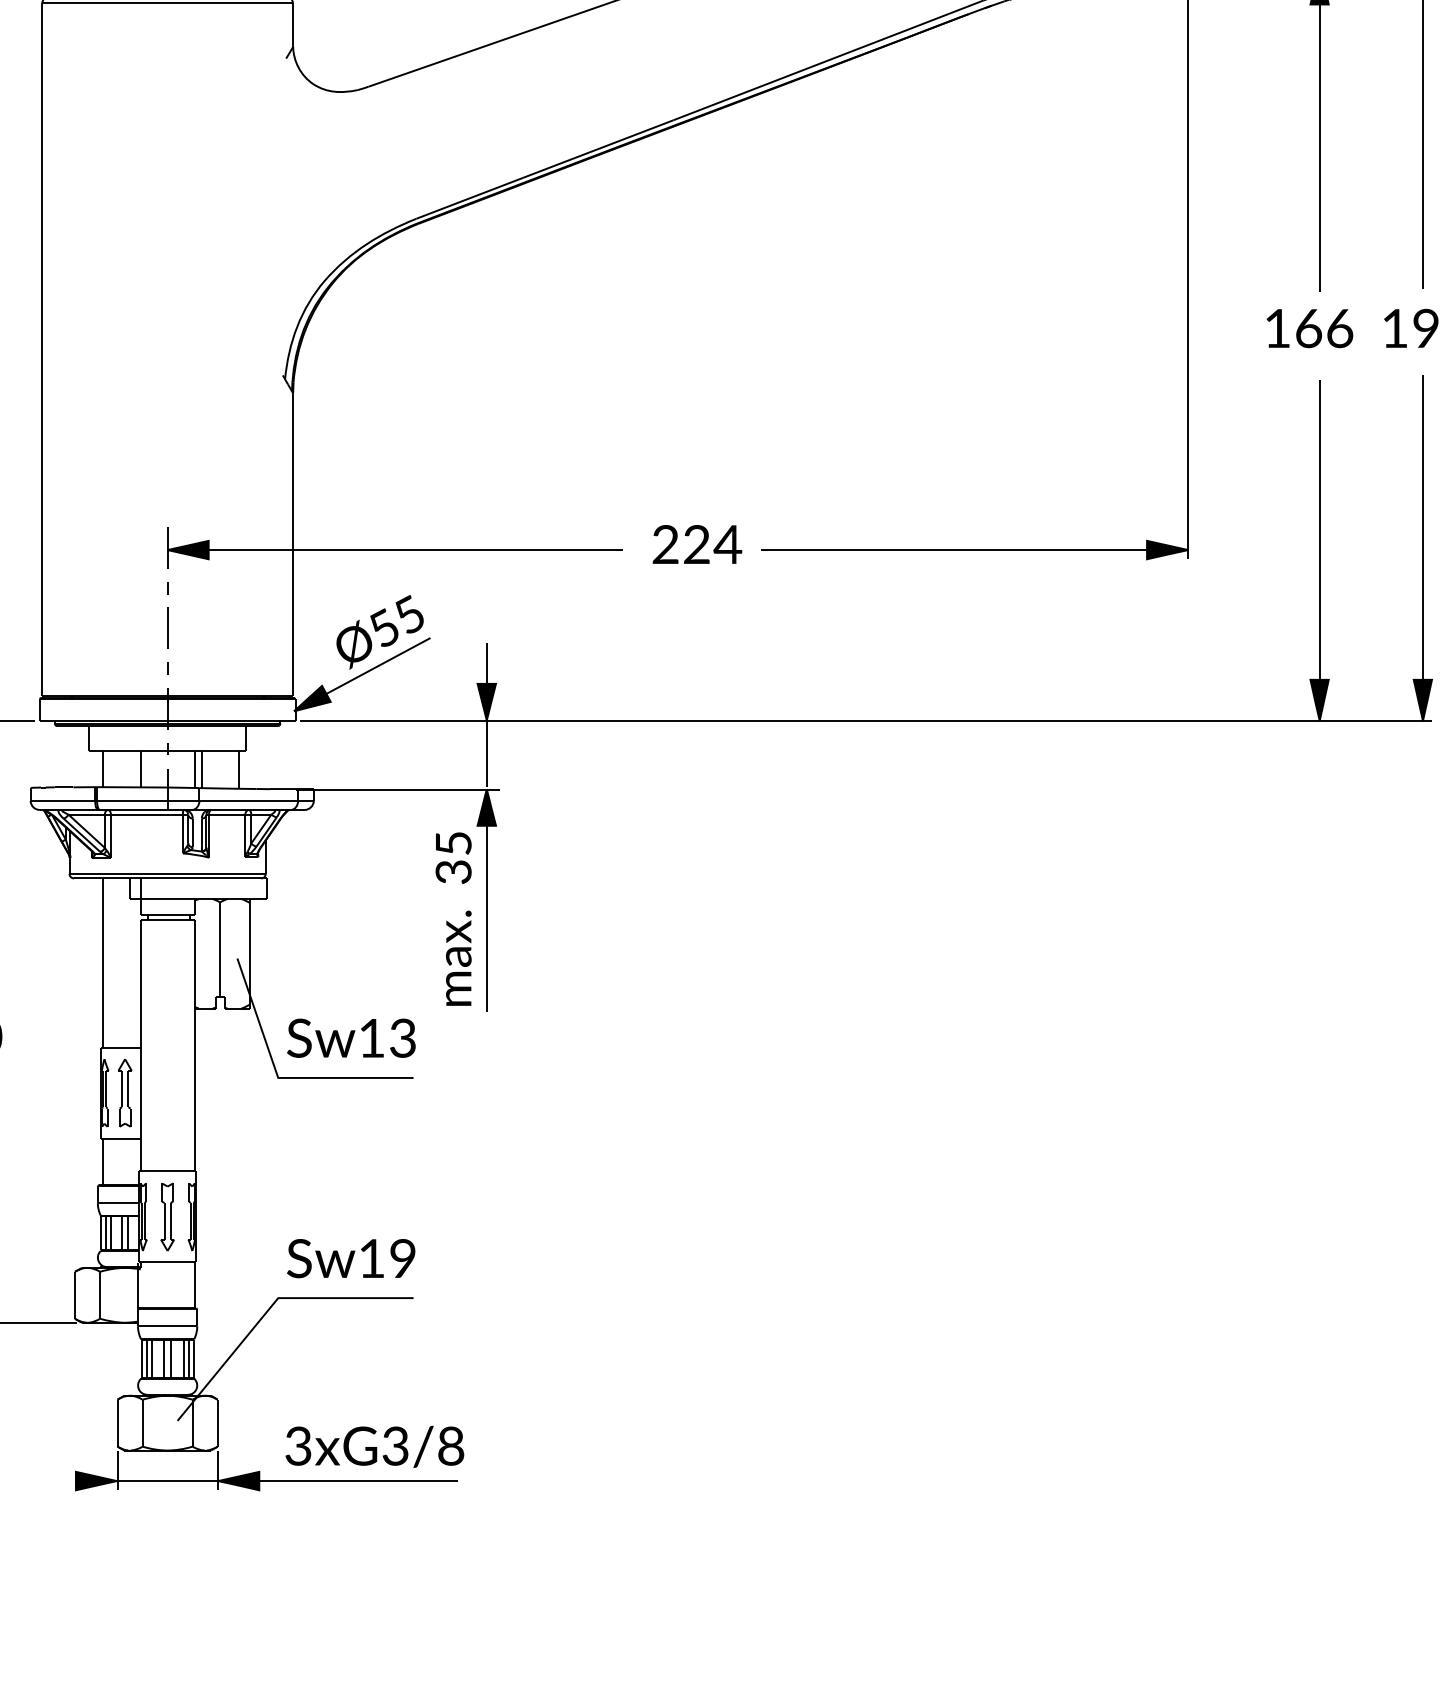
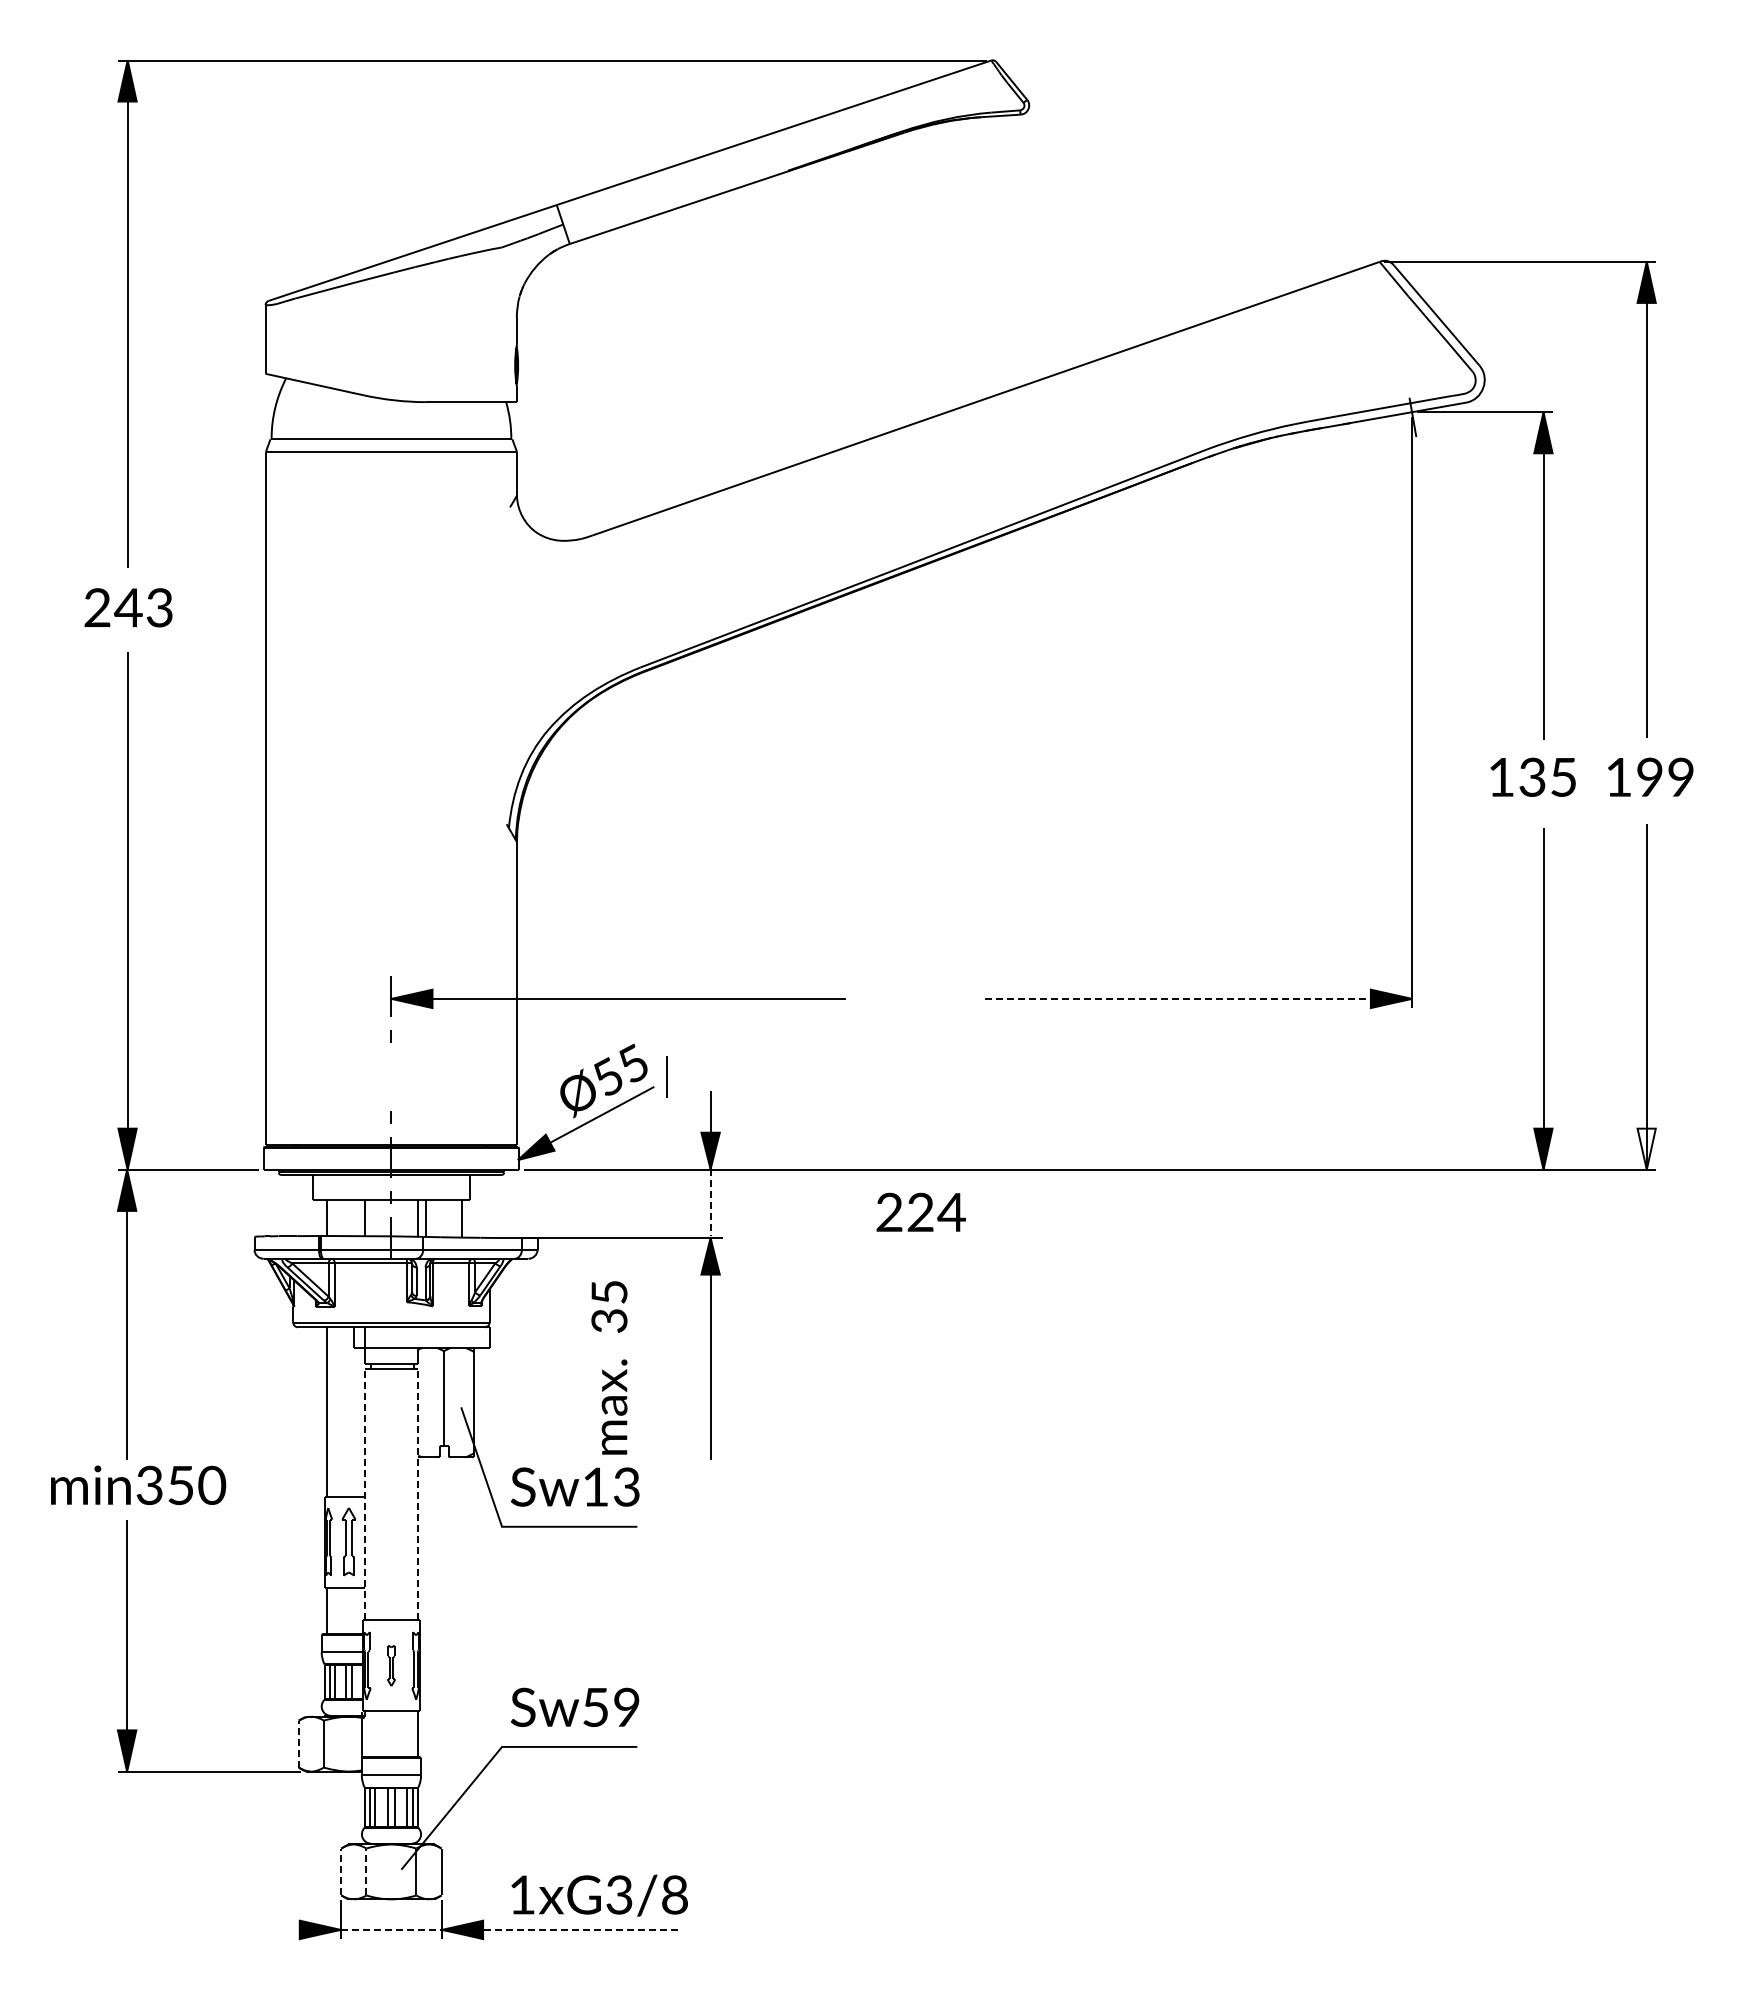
text: (1323, 327) -> (1547, 776), 166 -> 135
text: (696, 543) -> (920, 1211), moved
line: (974, 549) -> (1198, 998), solid -> dashed
line: (166, 627) -> (666, 1076), moved
fill: (1422, 699) -> (1646, 1148), removed
line: (486, 754) -> (710, 1203), solid -> dashed
text: (453, 918) -> (609, 1367), moved
line: (140, 1045) -> (364, 1494), solid -> dashed
line: (194, 1045) -> (418, 1494), solid -> dashed
part: (167, 1216) -> (391, 1665), size x0.6
text: (371, 1258) -> (595, 1707), Sw19 -> Sw59
line: (74, 1294) -> (298, 1743), solid -> dashed
line: (117, 1422) -> (341, 1871), solid -> dashed
line: (142, 1422) -> (366, 1871), solid -> dashed
text: (297, 1445) -> (521, 1894), 3xG3/8 -> 1xG3/8
line: (287, 1480) -> (511, 1929), solid -> dashed

